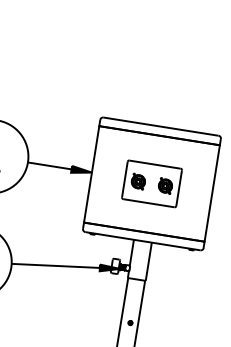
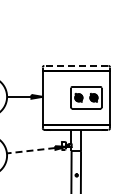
line: (159, 125) -> (75, 65), solid -> dashed
part: (152, 183) -> (86, 97), moved
line: (54, 265) -> (30, 150), solid -> dashed

